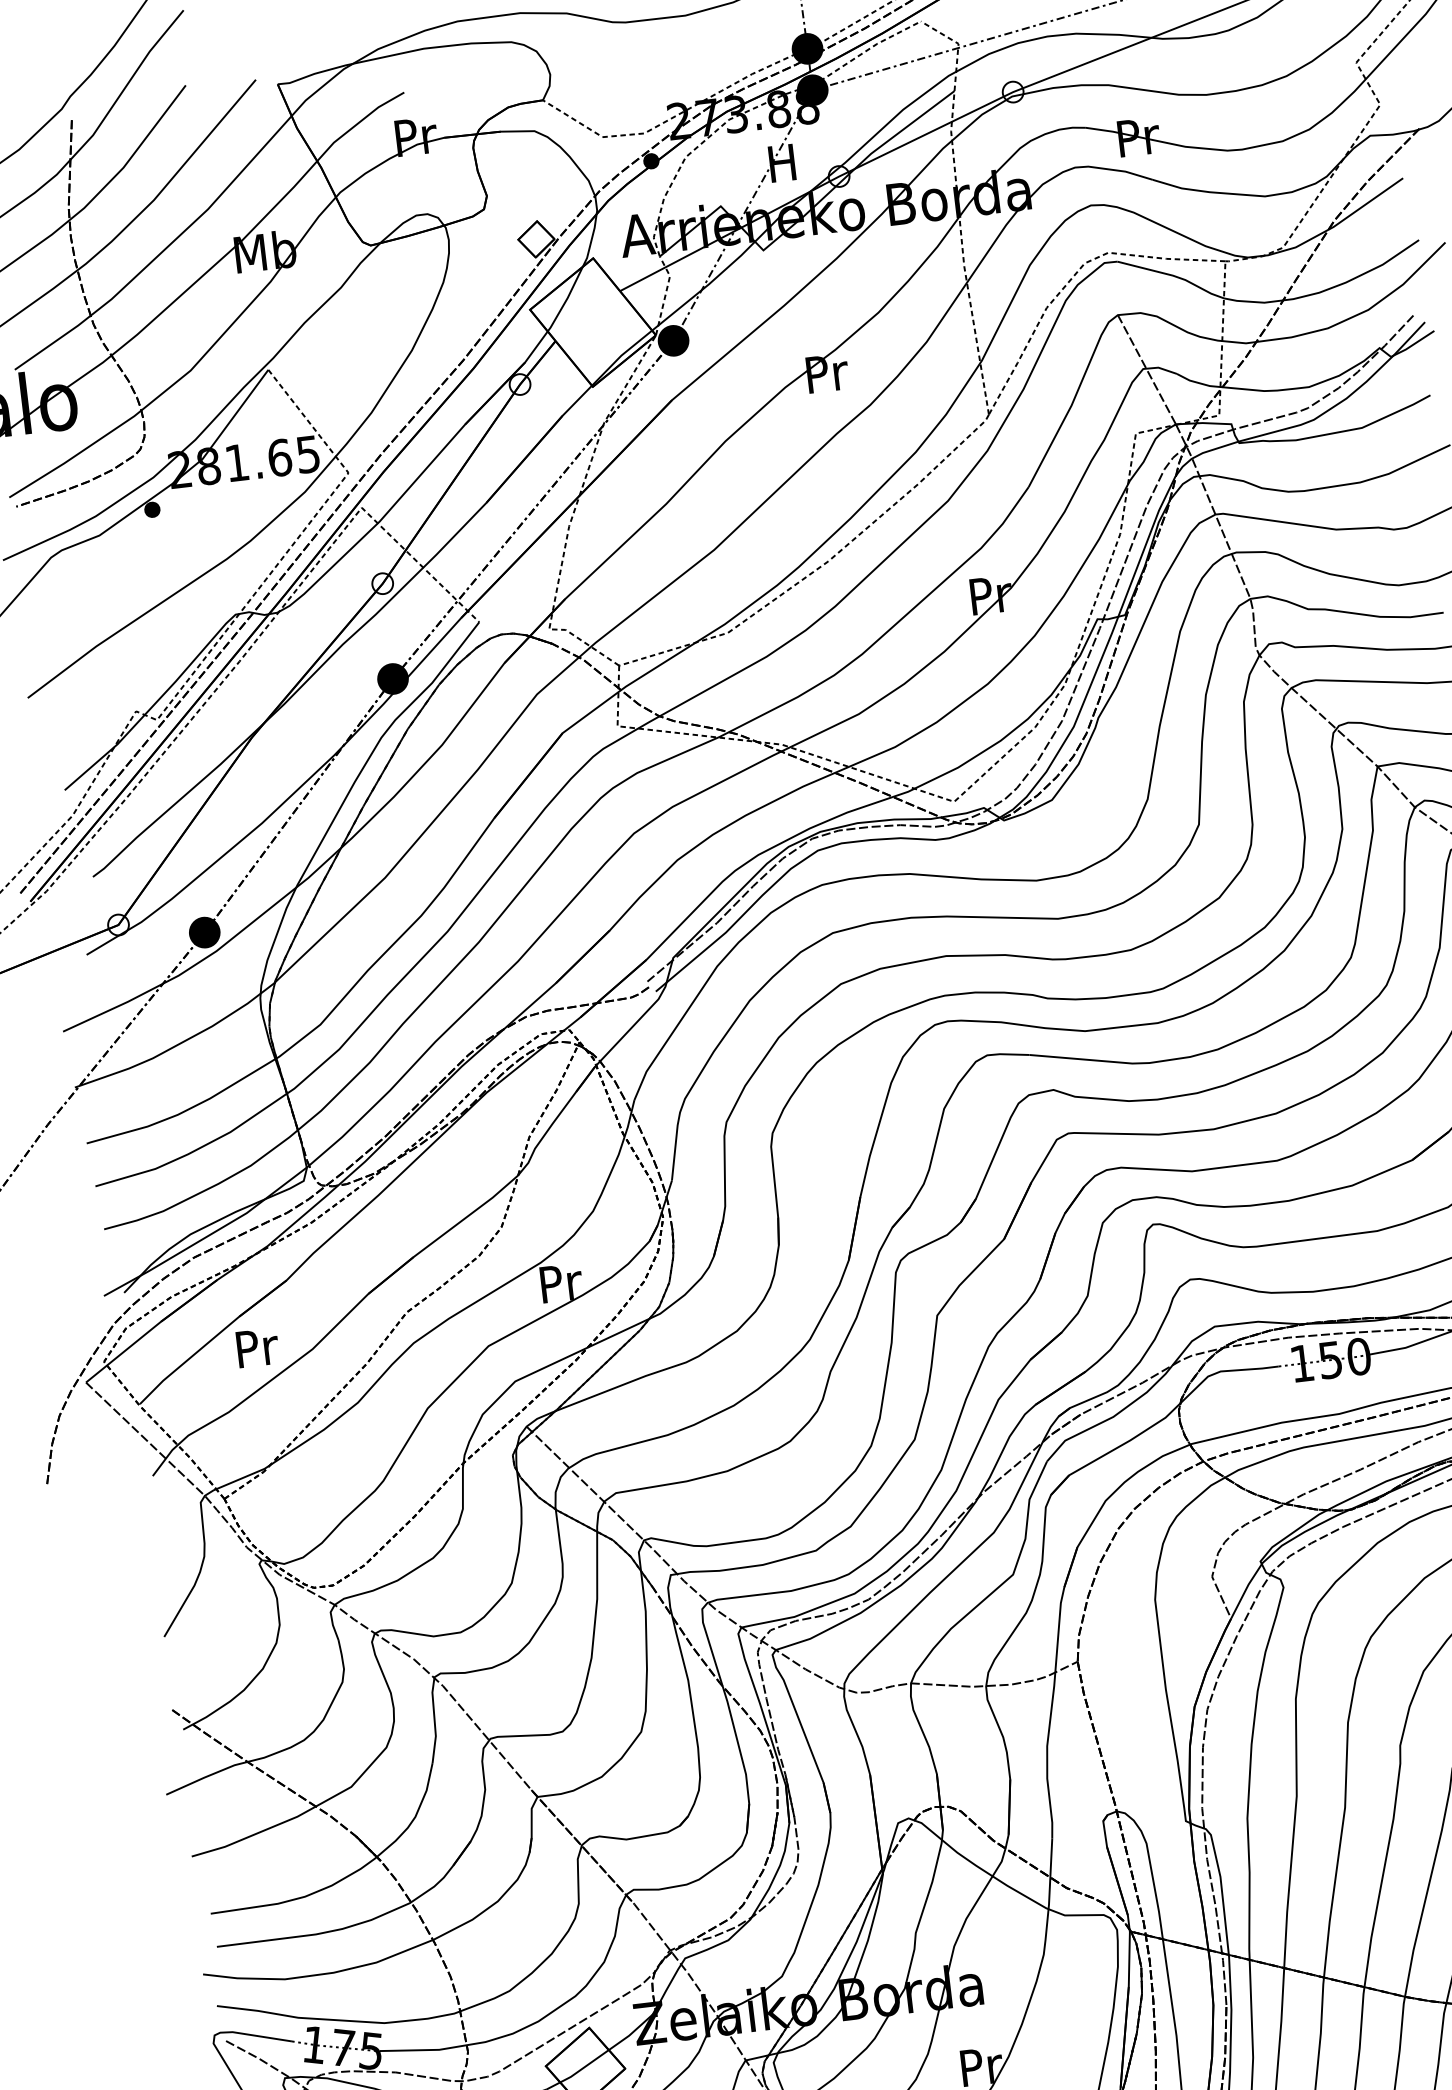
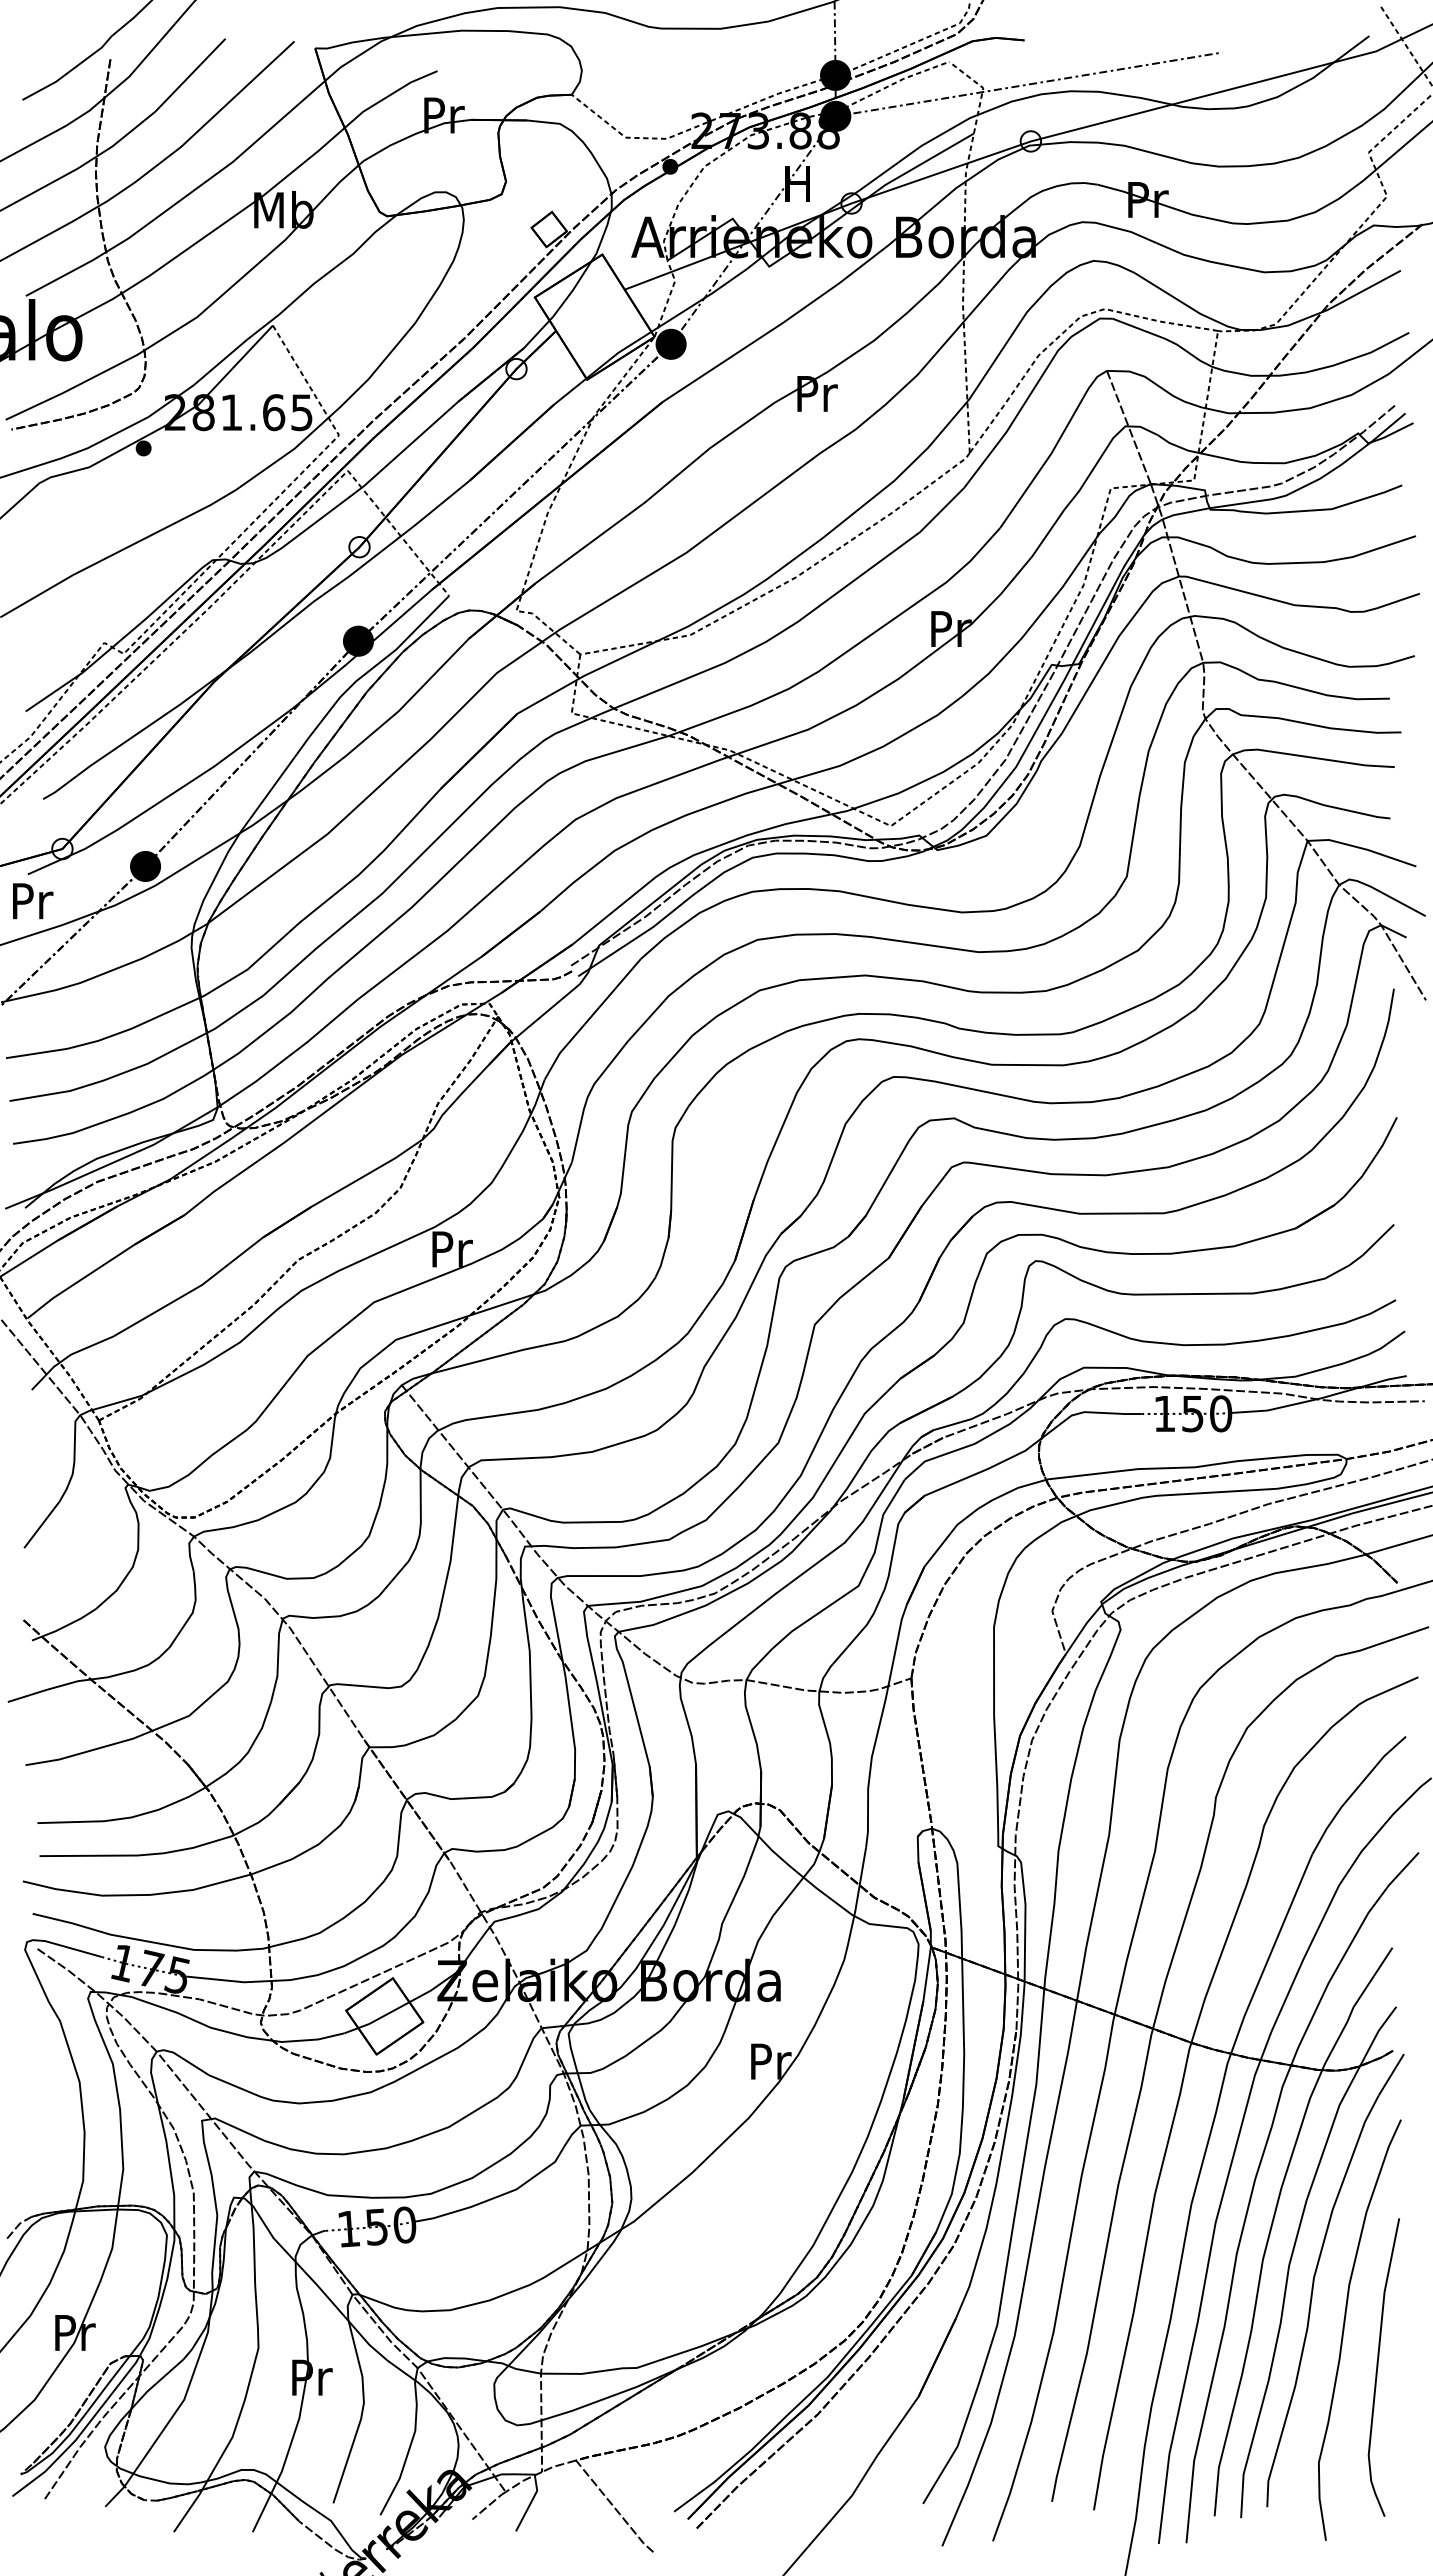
text: (258, 1348) -> (33, 901), moved

